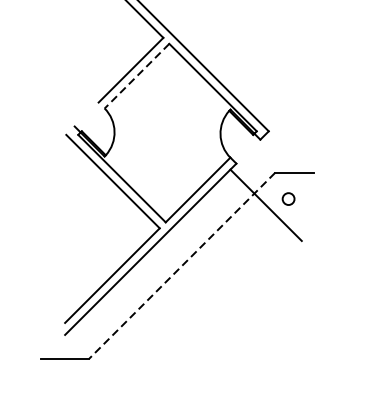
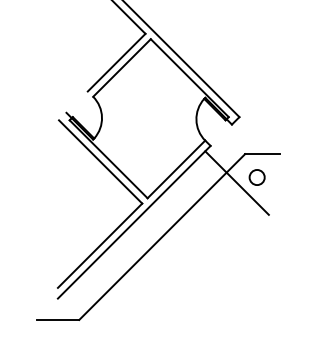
line: (137, 76) -> (122, 68), dashed -> solid
circle: (287, 199) -> (256, 177), size x1.43
line: (181, 266) -> (161, 237), dashed -> solid

